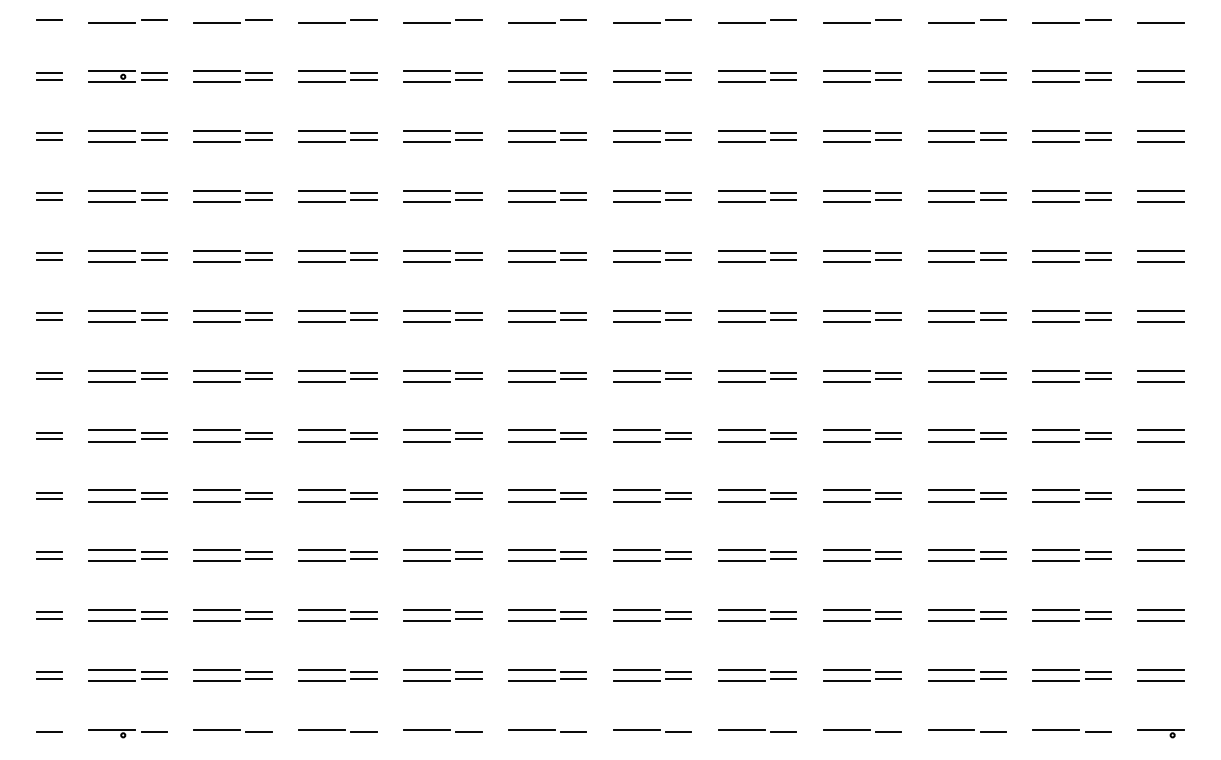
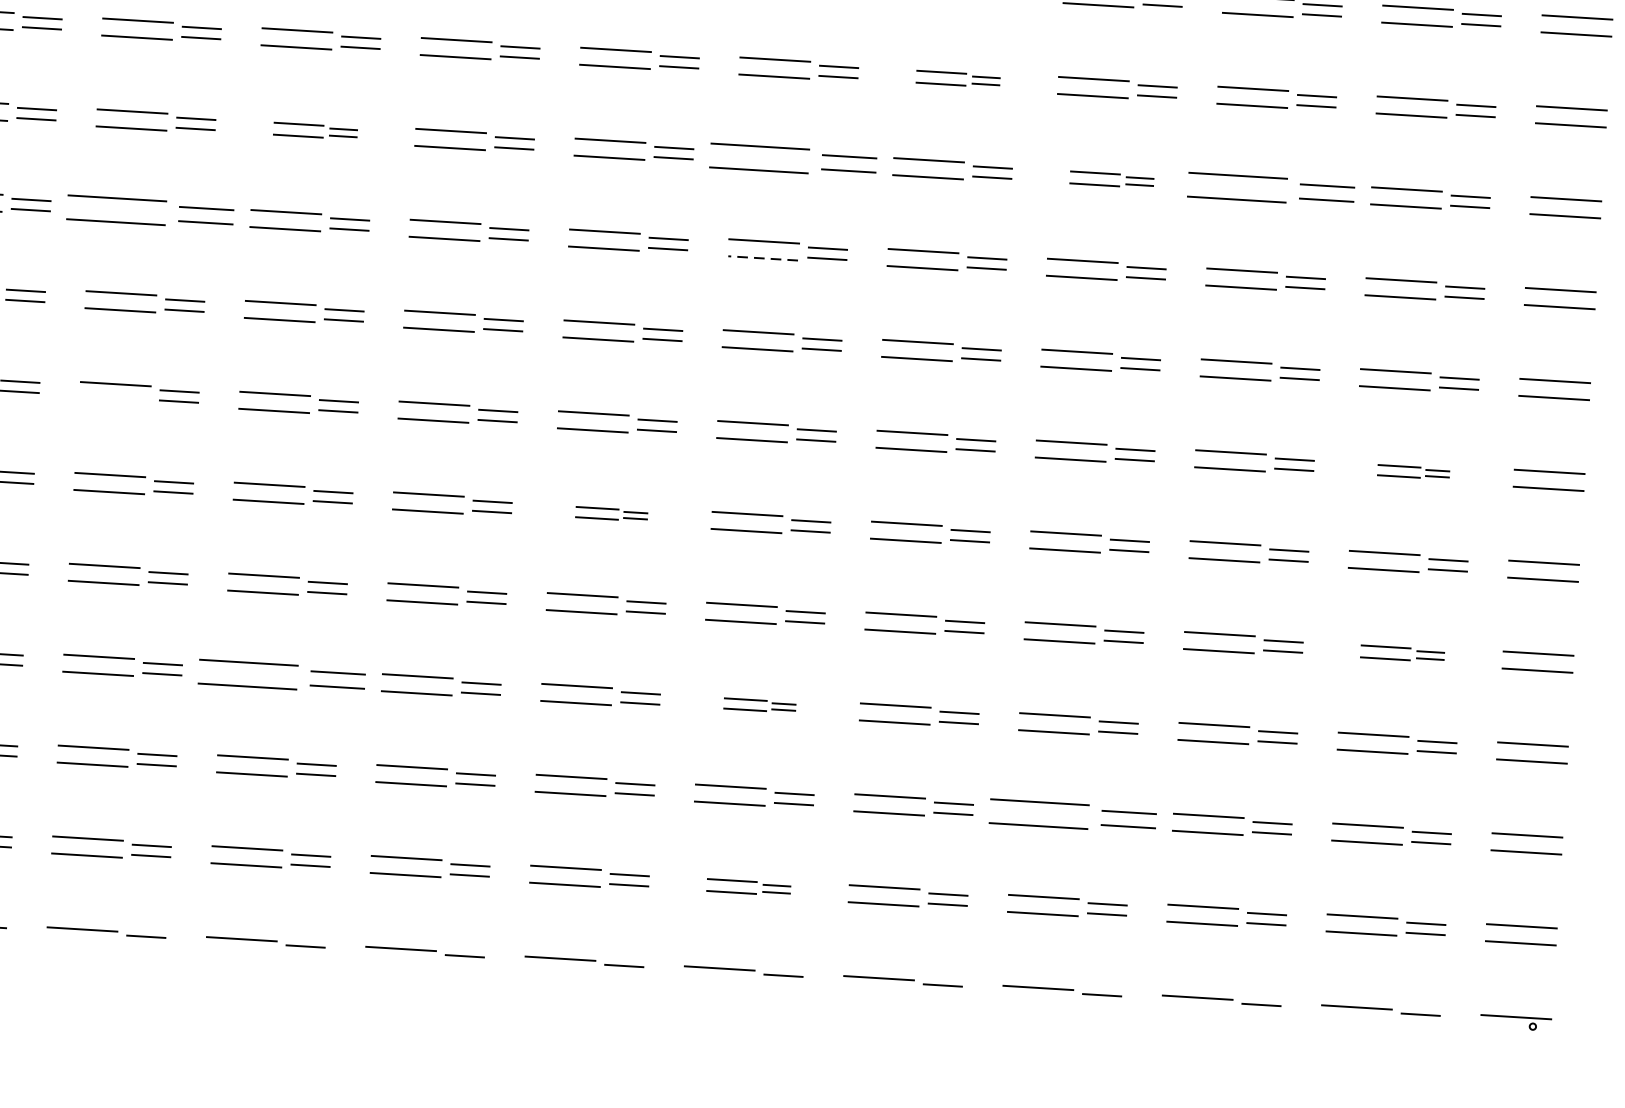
part: (757, 136) -> (958, 79), size x0.7
part: (337, 196) -> (315, 131), size x0.7
part: (652, 196) -> (793, 160), size x1.4
part: (862, 196) -> (1112, 179), size x0.7
part: (967, 196) -> (1271, 189), size x1.4
part: (232, 256) -> (150, 212), size x1.4
line: (636, 262) -> (762, 259), solid -> dashed
part: (1071, 376) -> (1412, 472), size x0.6
line: (216, 381) -> (114, 400), removed
part: (547, 435) -> (611, 513), size x0.6
part: (1071, 495) -> (1401, 653), size x0.7
part: (337, 555) -> (281, 676), size x1.4
part: (652, 555) -> (759, 705), size x0.6
part: (862, 615) -> (1073, 815), size x1.4
part: (652, 675) -> (748, 887), size x0.7

